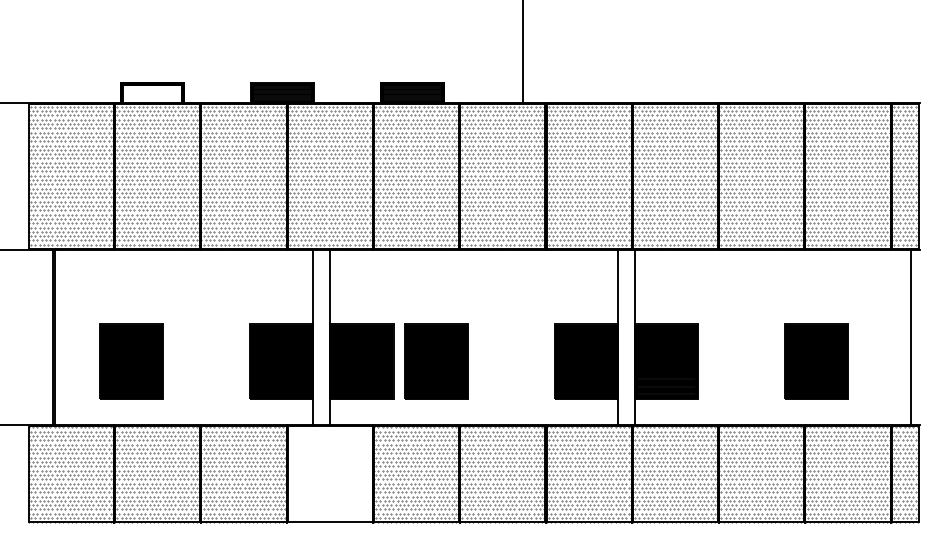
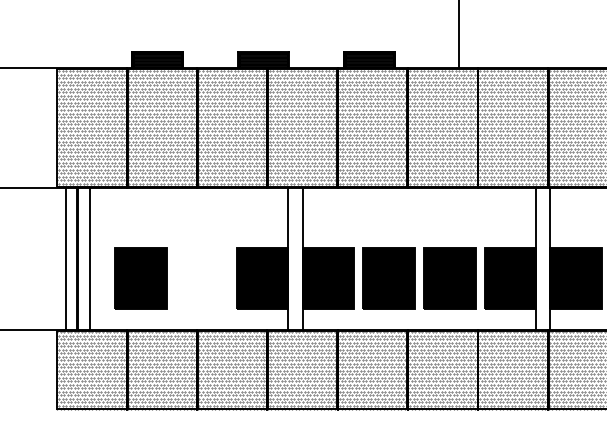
hatch: (151, 93) -> (157, 60), added
line: (39, 337) -> (66, 259), added
line: (69, 337) -> (90, 259), added
part: (511, 361) -> (449, 278), added
hatch: (329, 474) -> (301, 370), added

